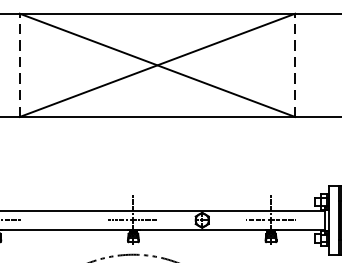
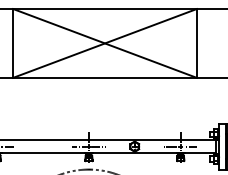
line: (20, 63) -> (13, 42), dashed -> solid
line: (294, 63) -> (196, 42), dashed -> solid

